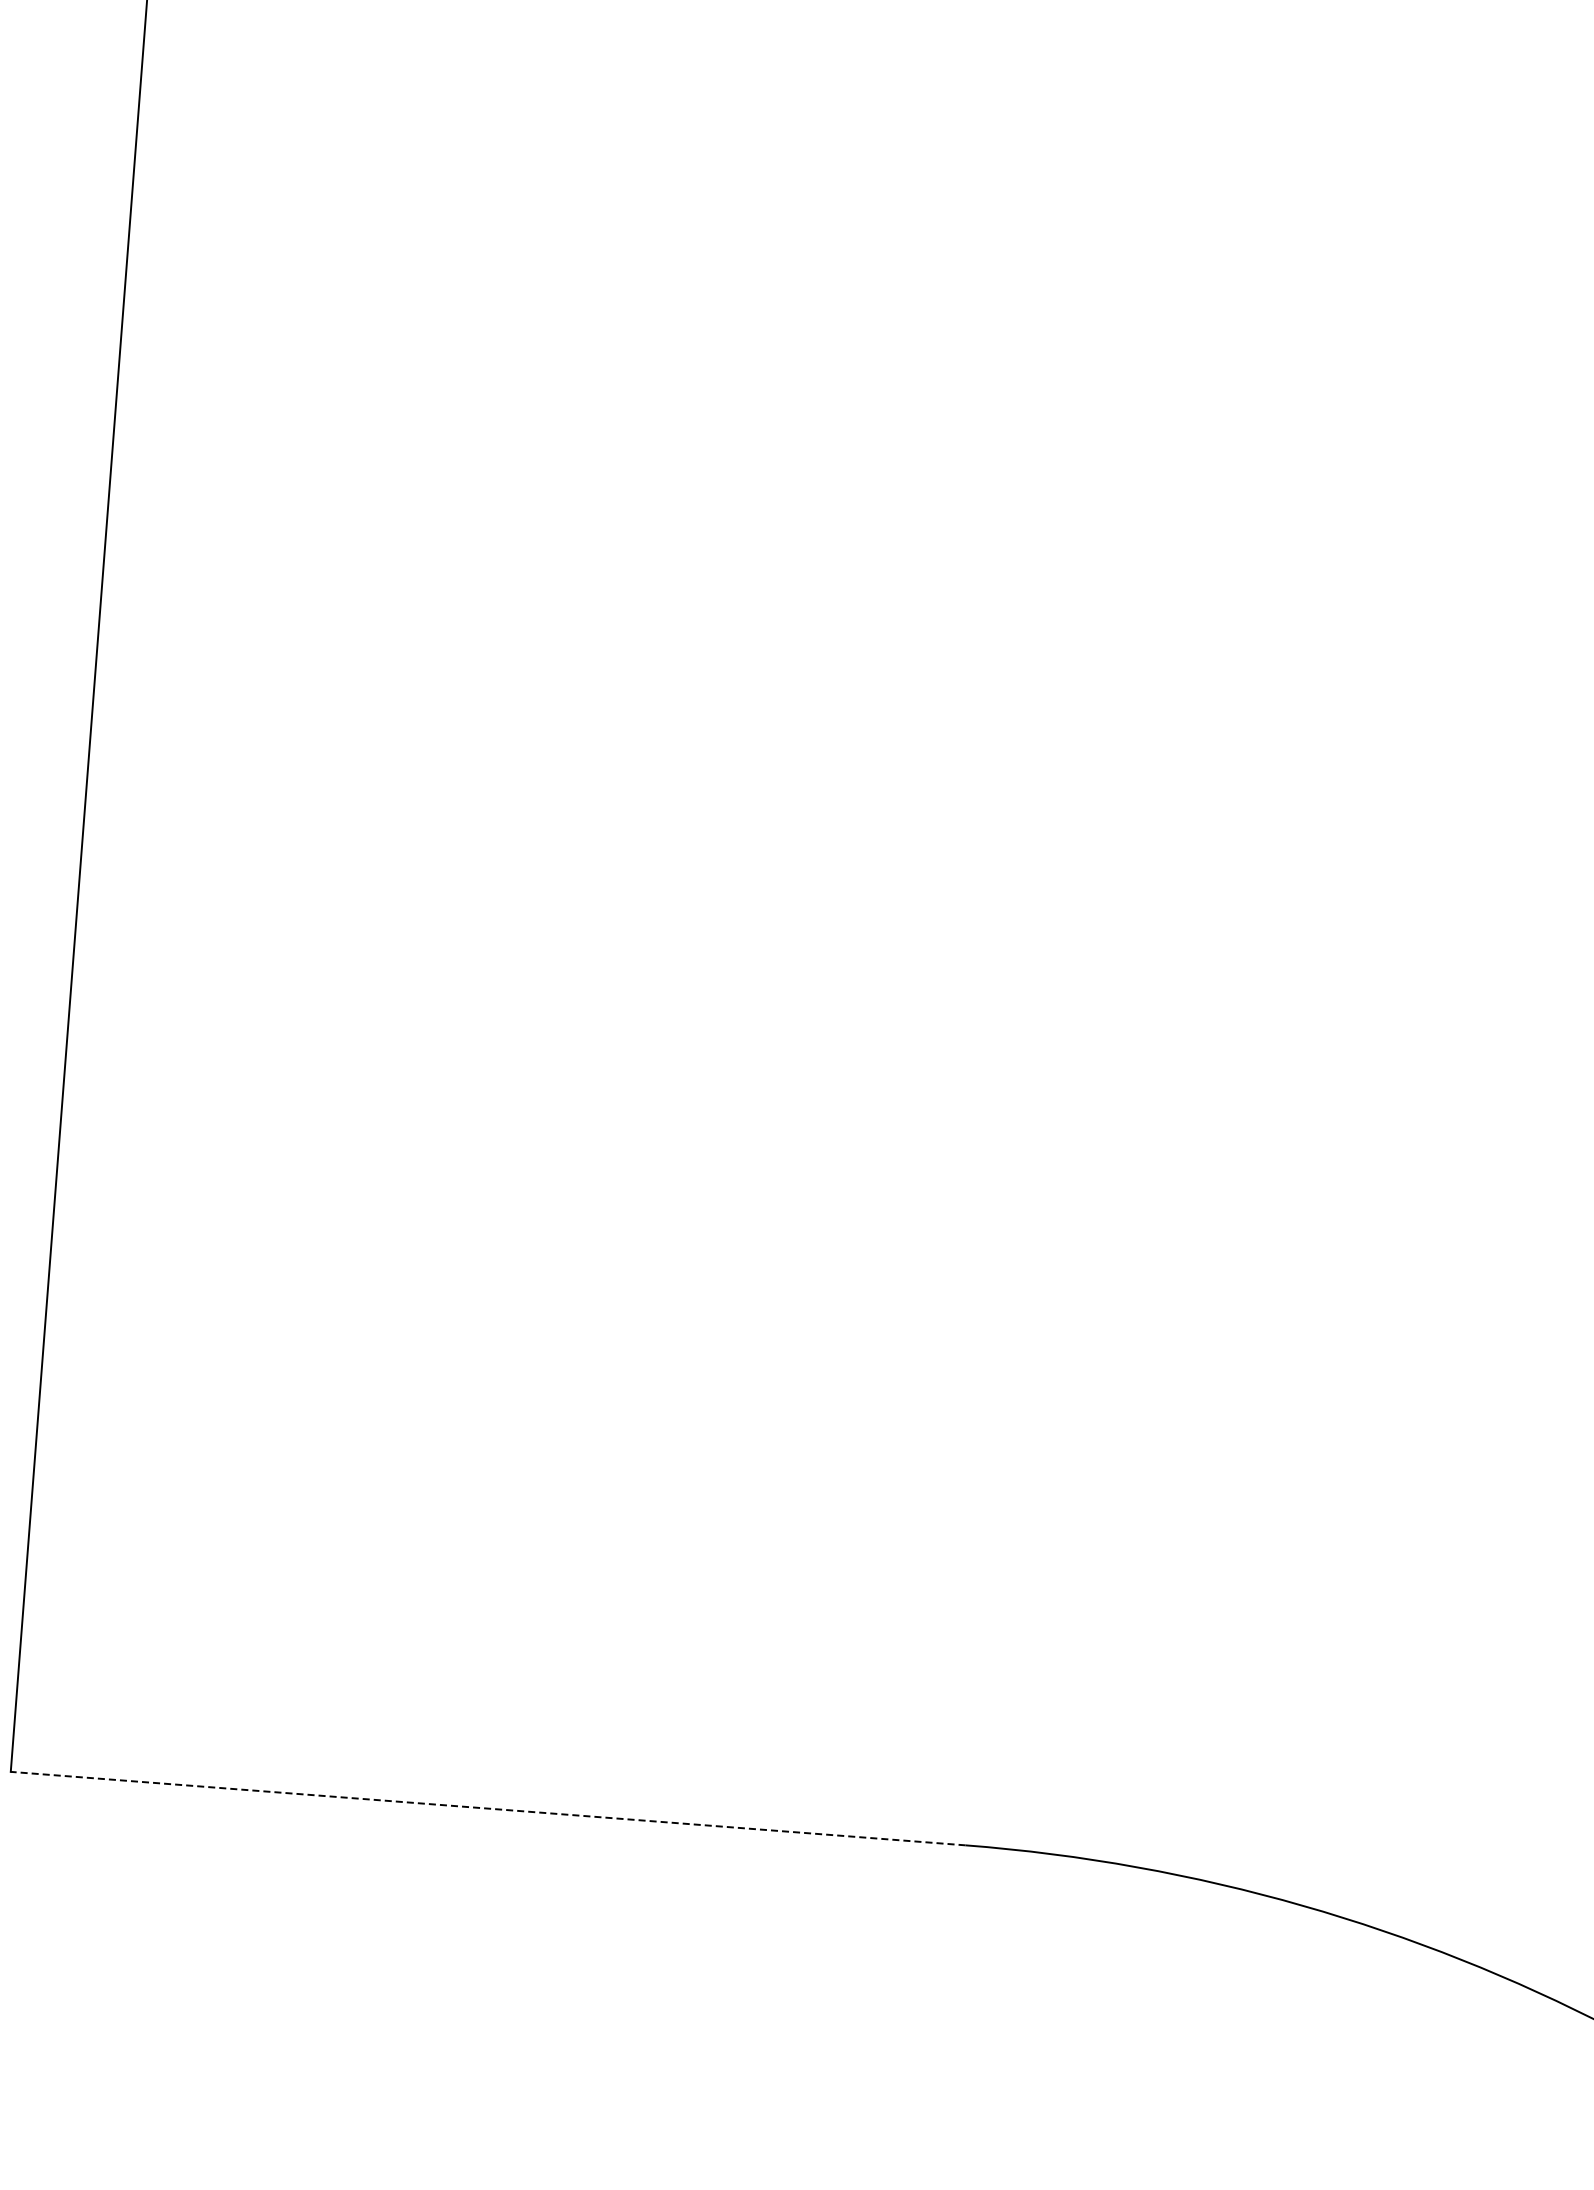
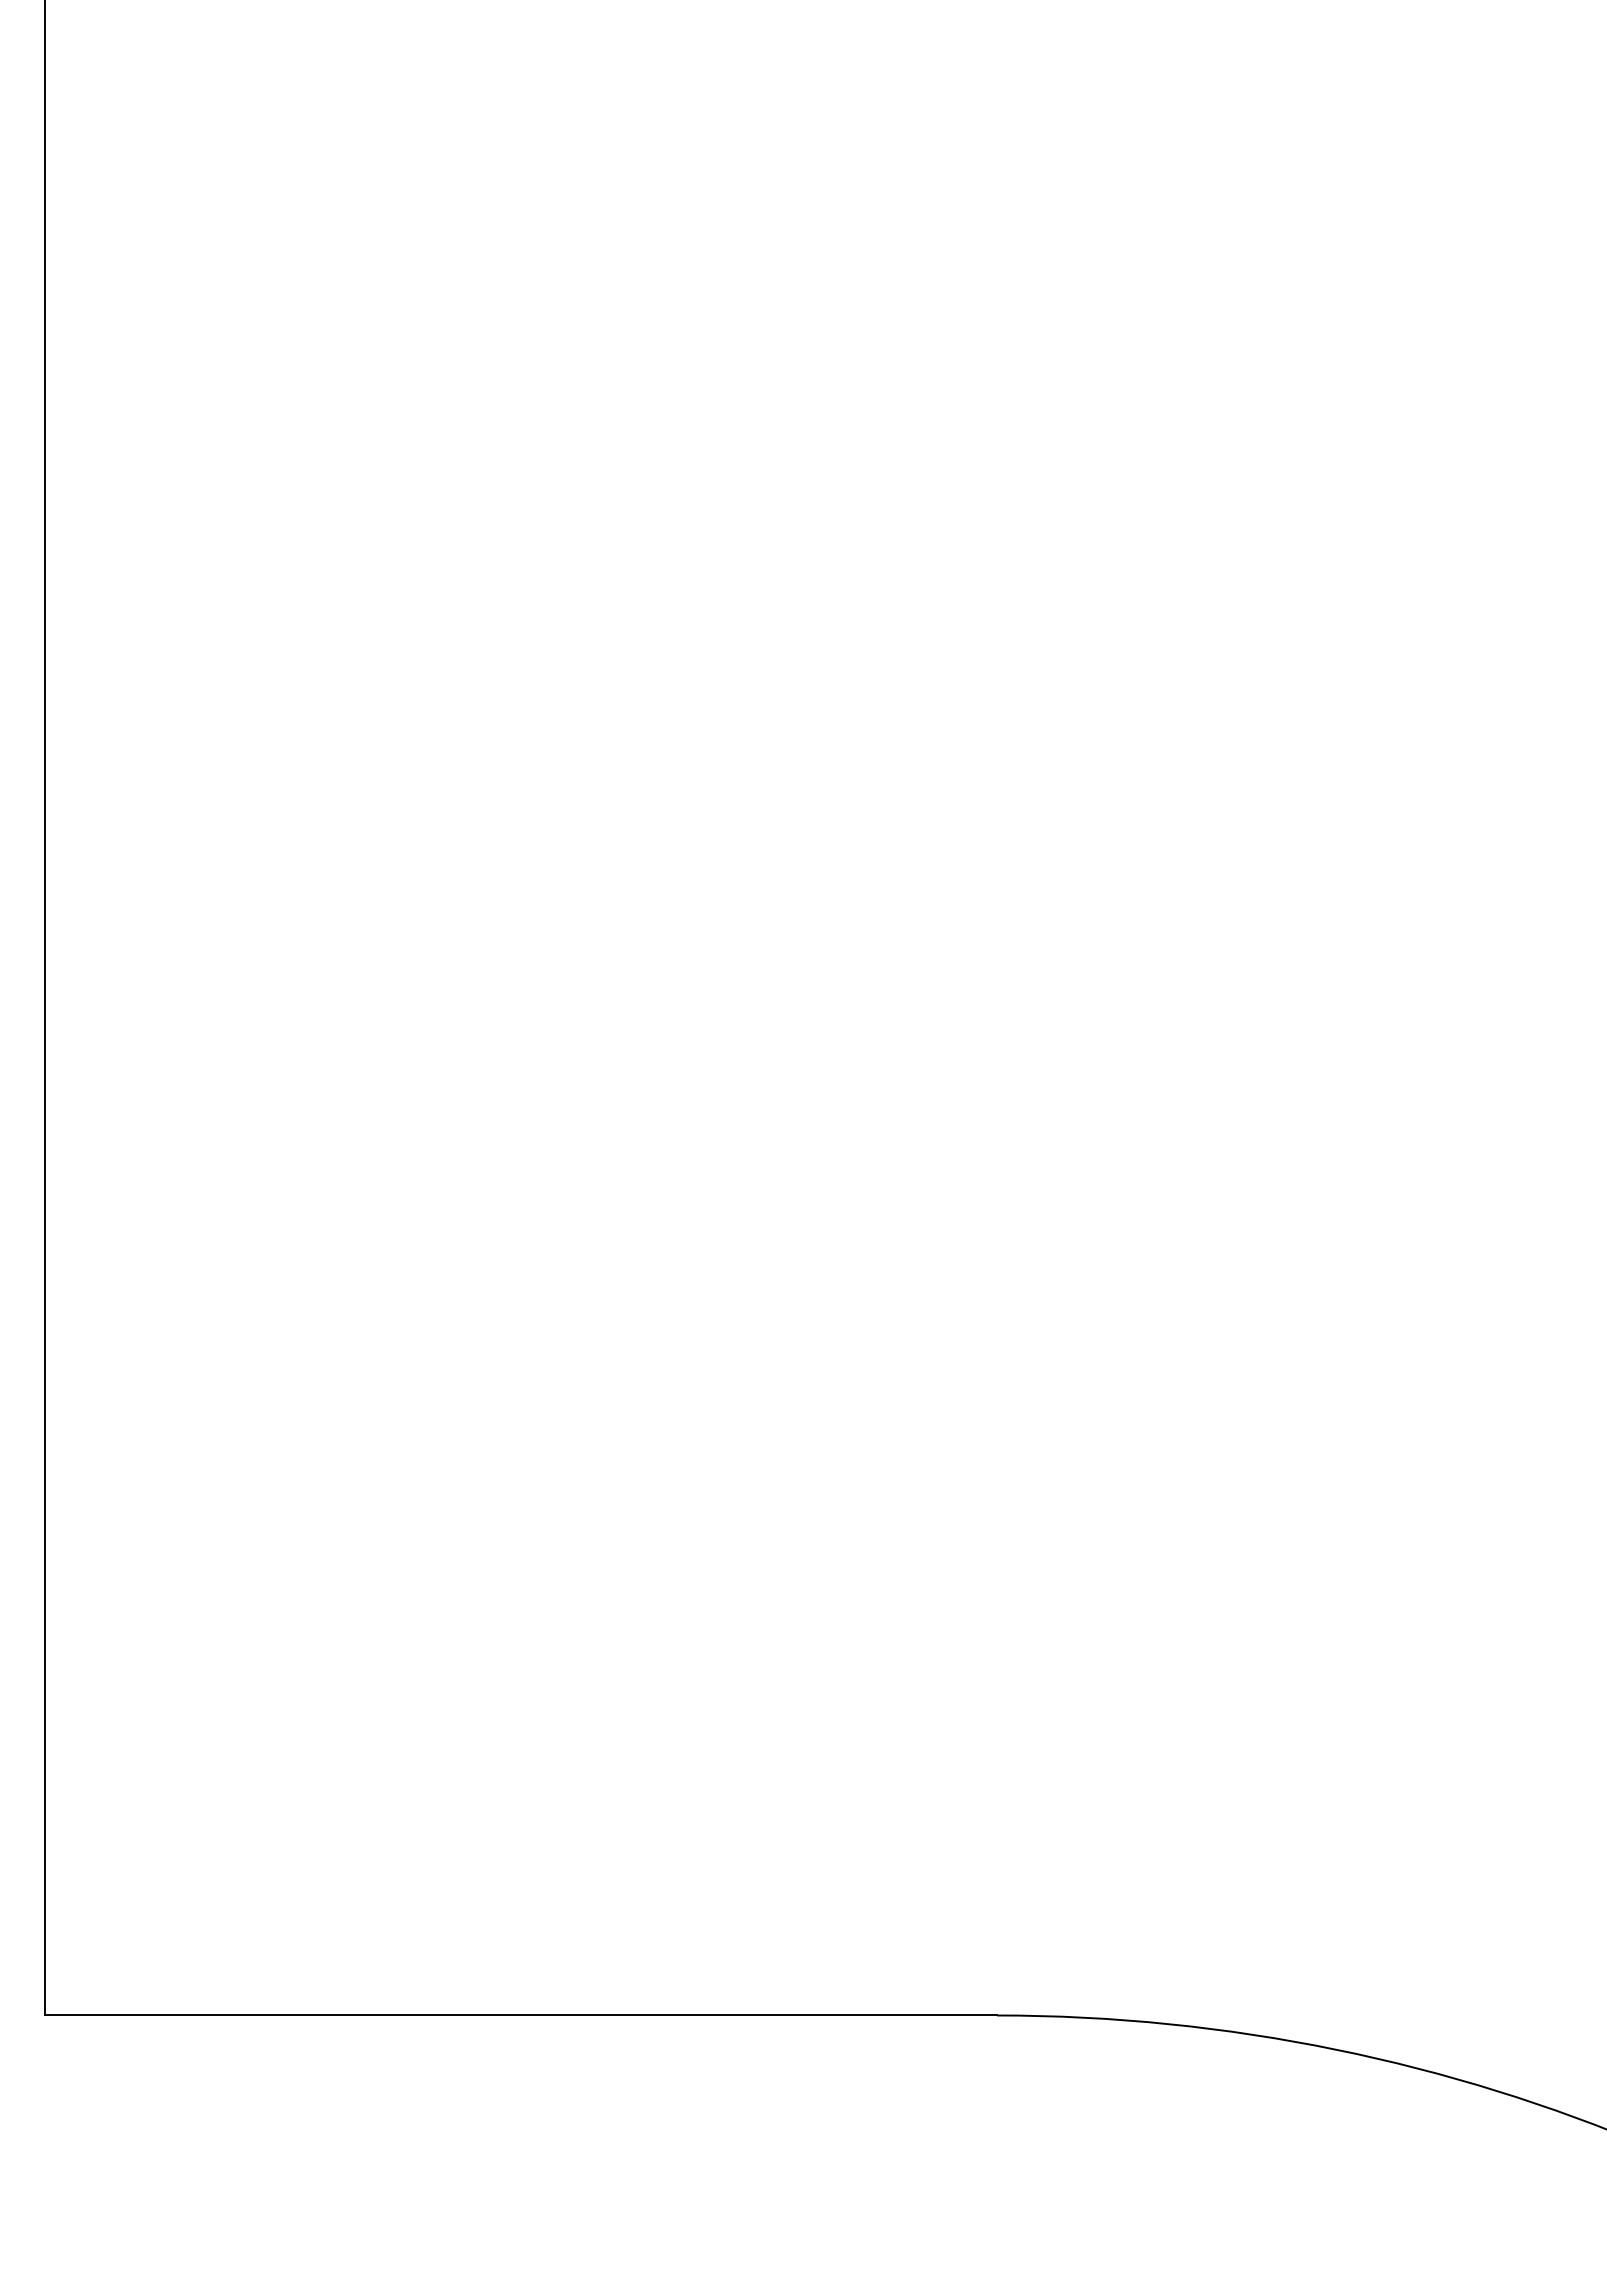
line: (488, 1808) -> (521, 2015), dashed -> solid

